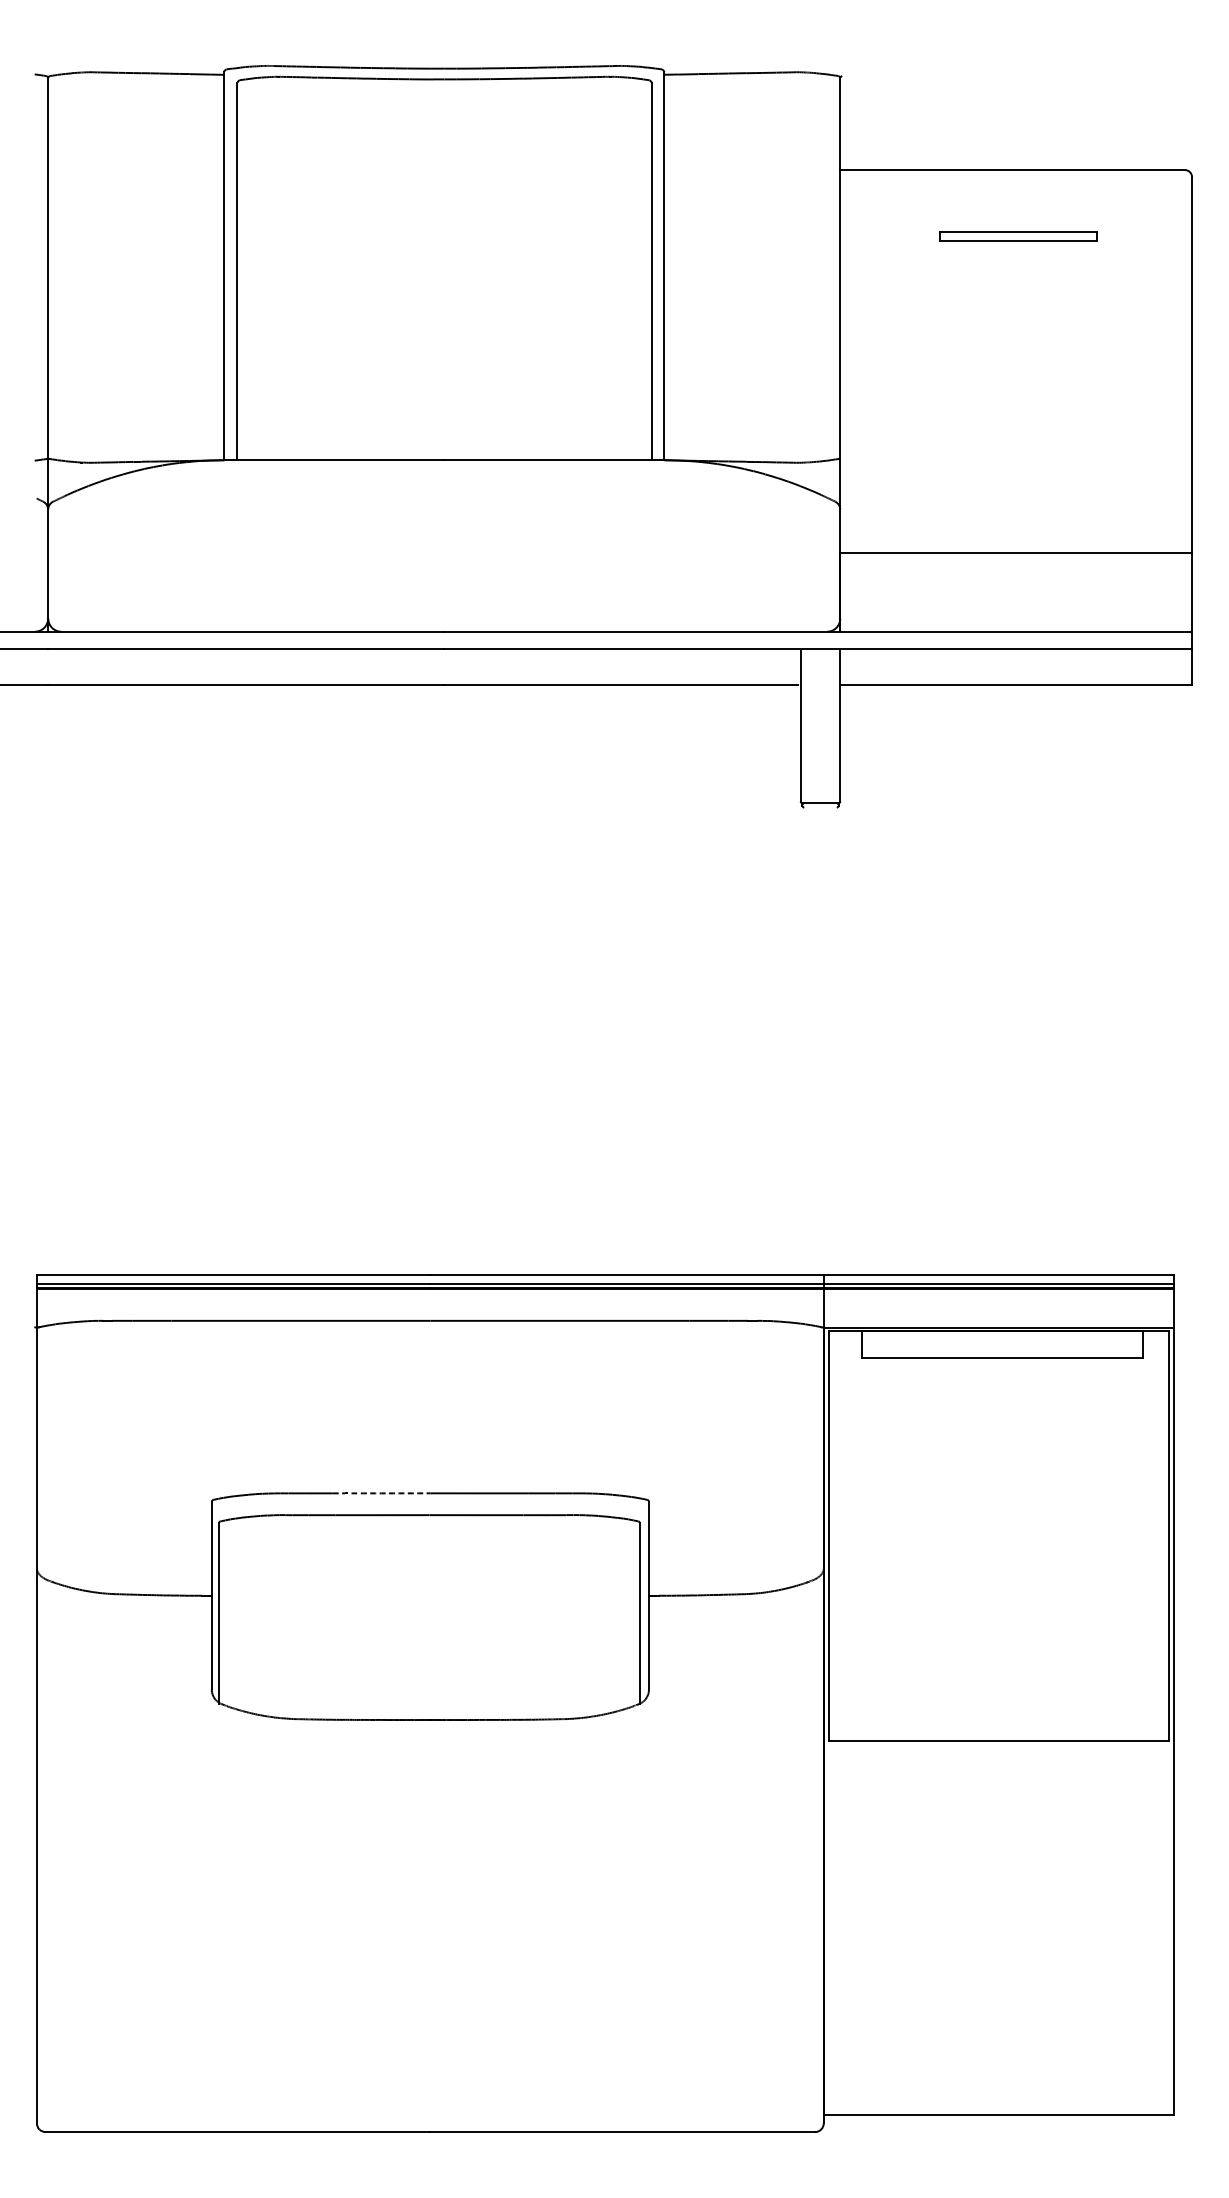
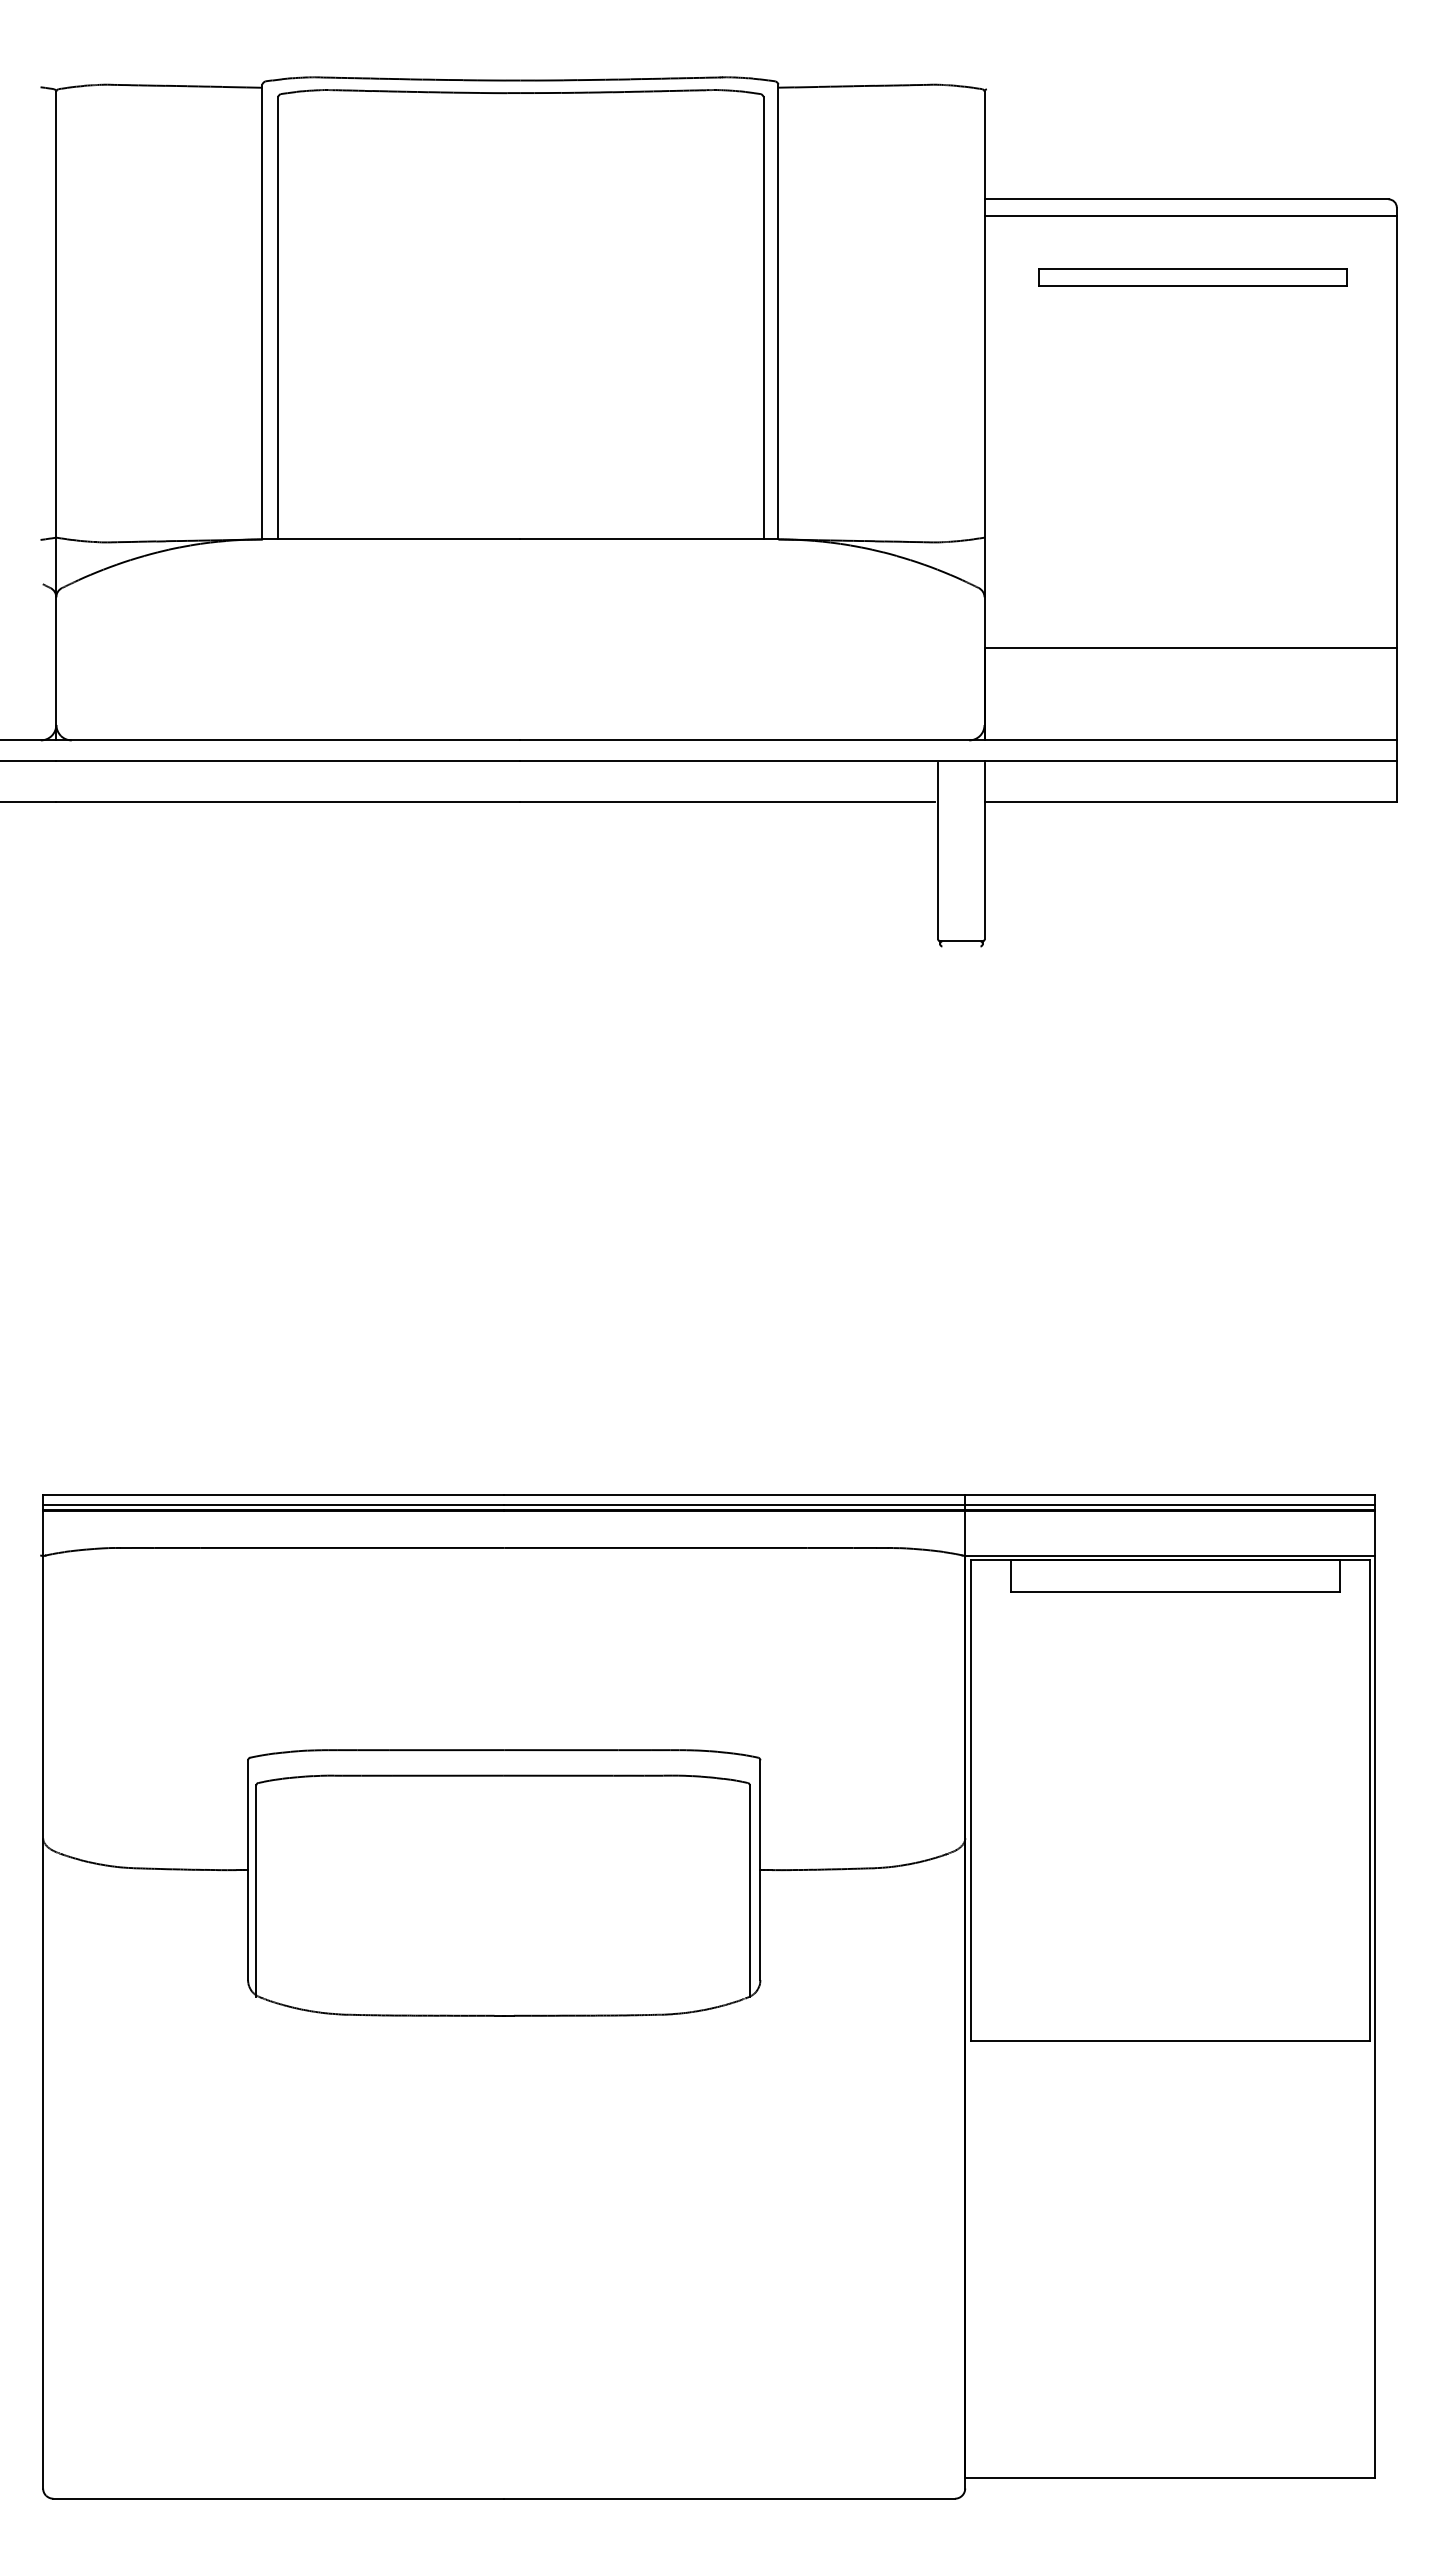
line: (1015, 183) -> (1190, 215), added
part: (1017, 236) -> (1192, 277), size x1.67
arc: (381, 1493) -> (446, 1750), dashed -> solid

